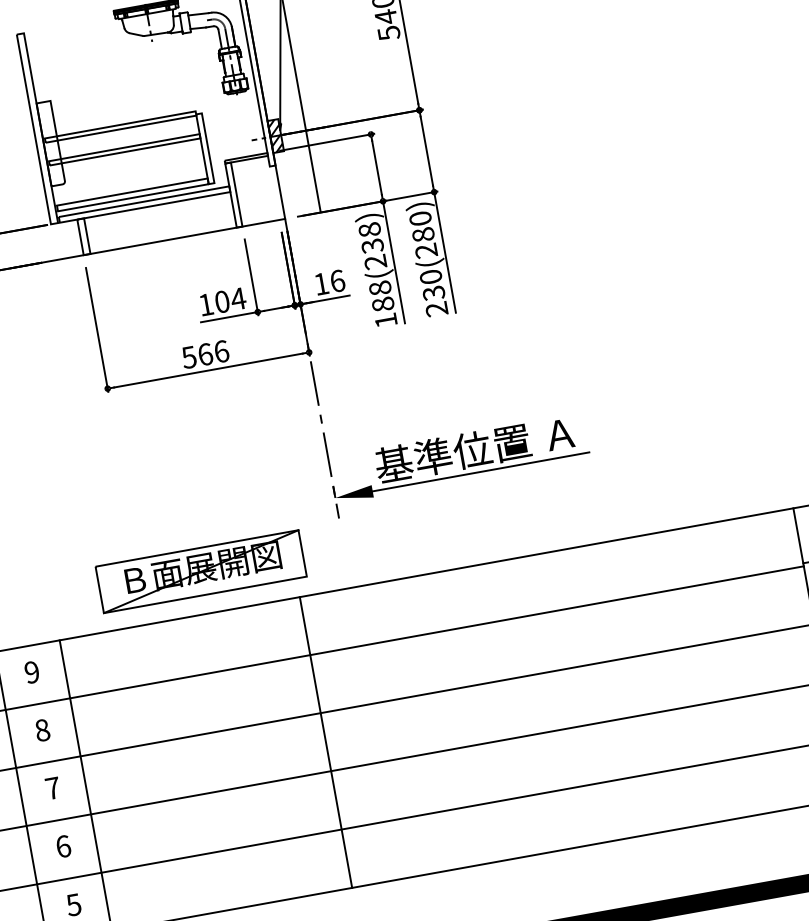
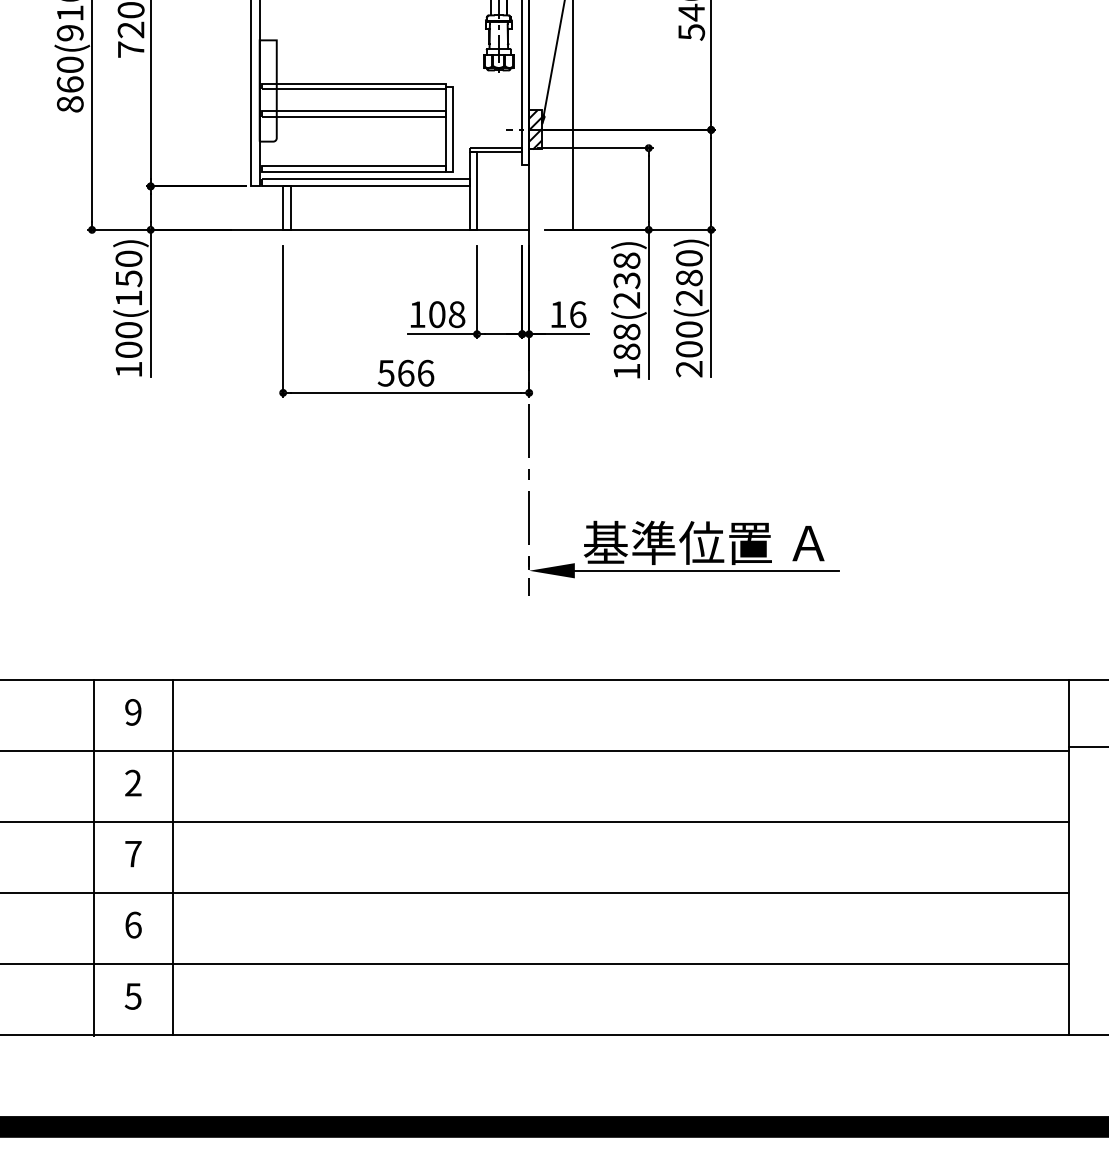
text: (434, 293) -> (689, 349), 230(280) -> 200(280)
text: (238, 298) -> (456, 314), 104 -> 108
part: (200, 571) -> (354, 629), removed
text: (42, 729) -> (133, 782), 8 -> 2
line: (326, 742) -> (466, 857), removed

